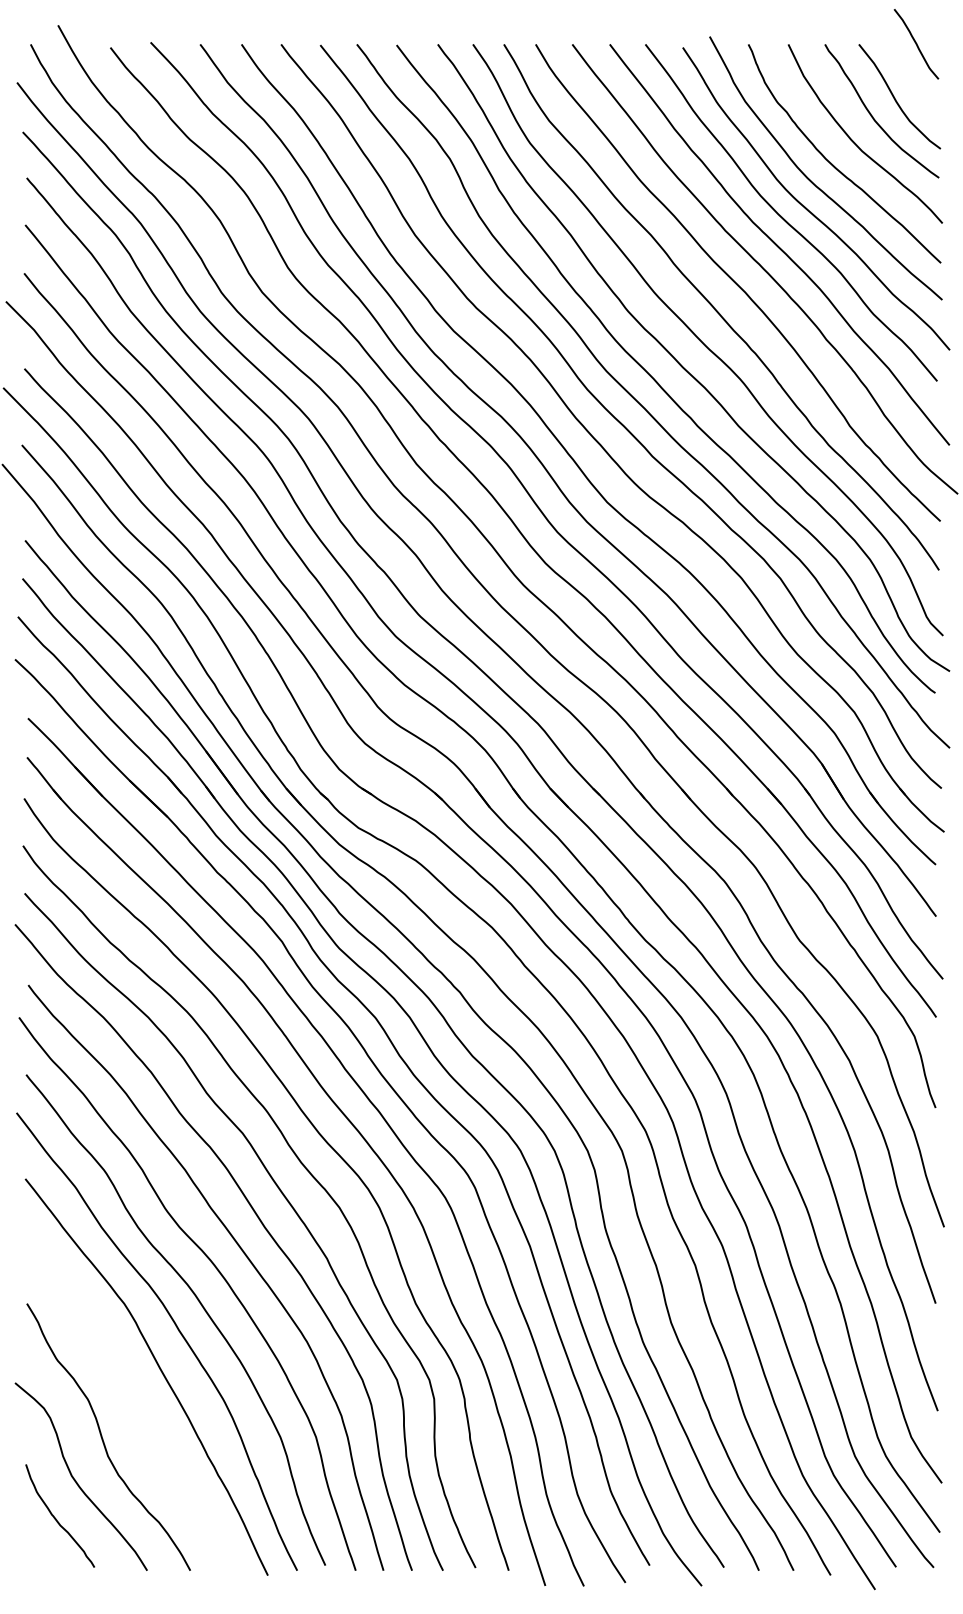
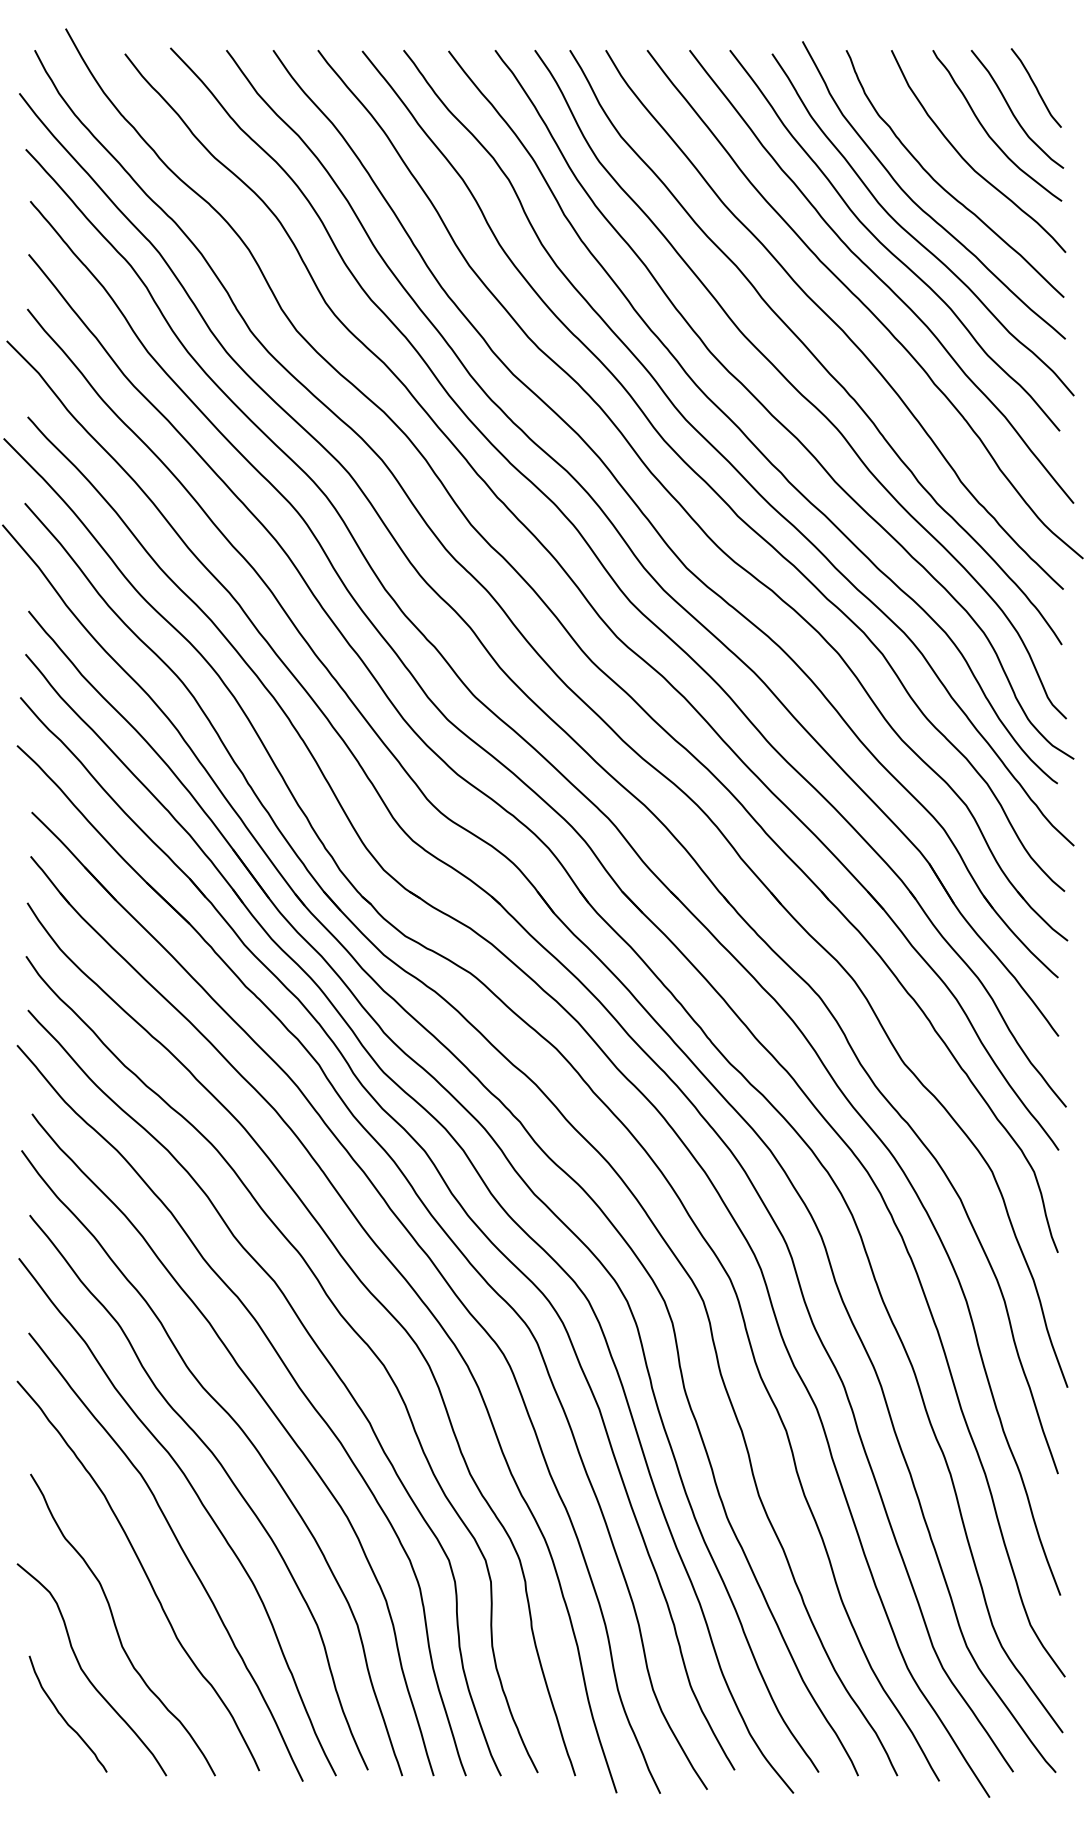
curve: (915, 43) -> (1035, 87), moved
curve: (127, 1391) -> (144, 1573), added

